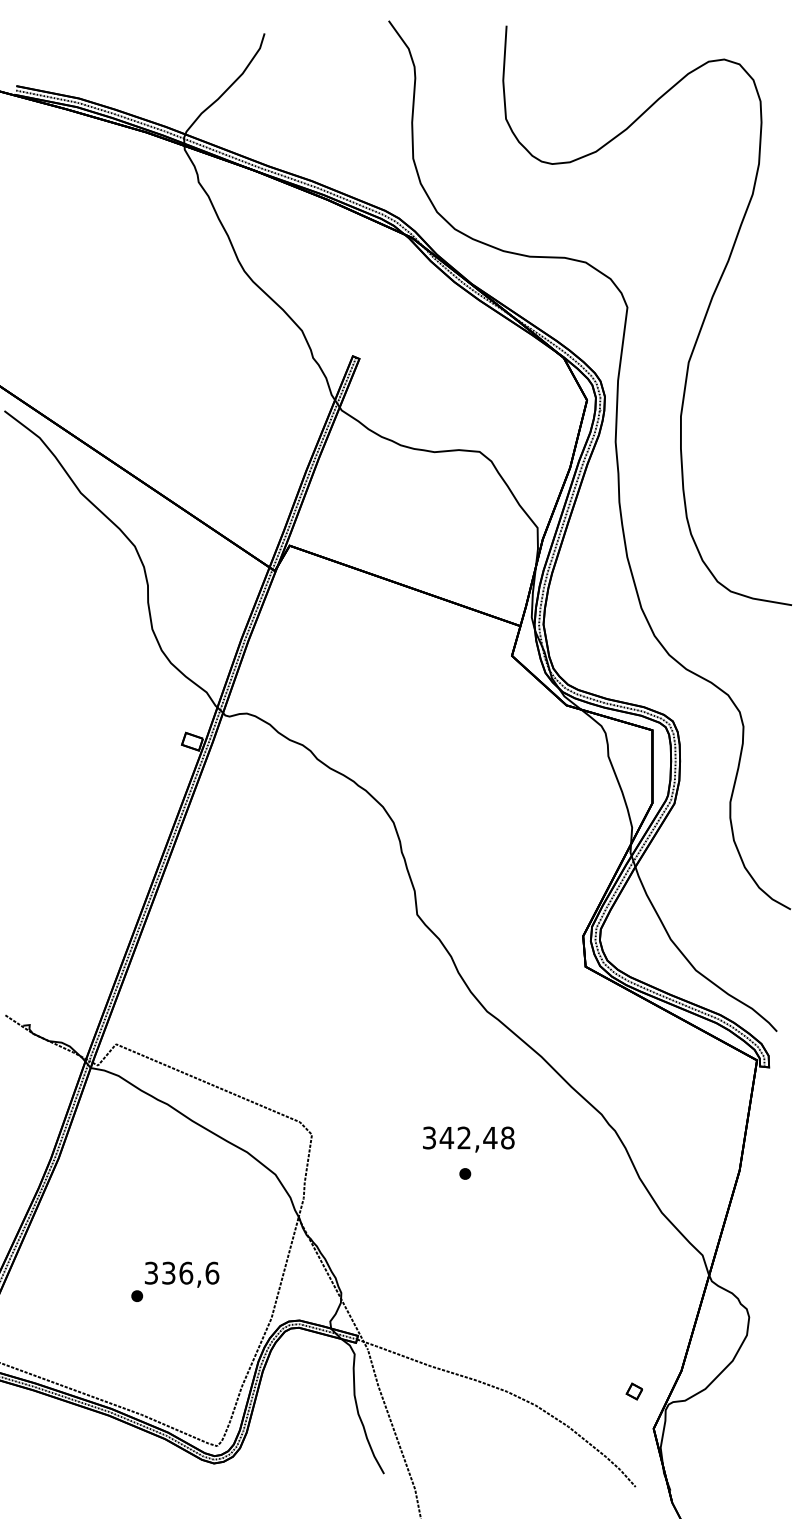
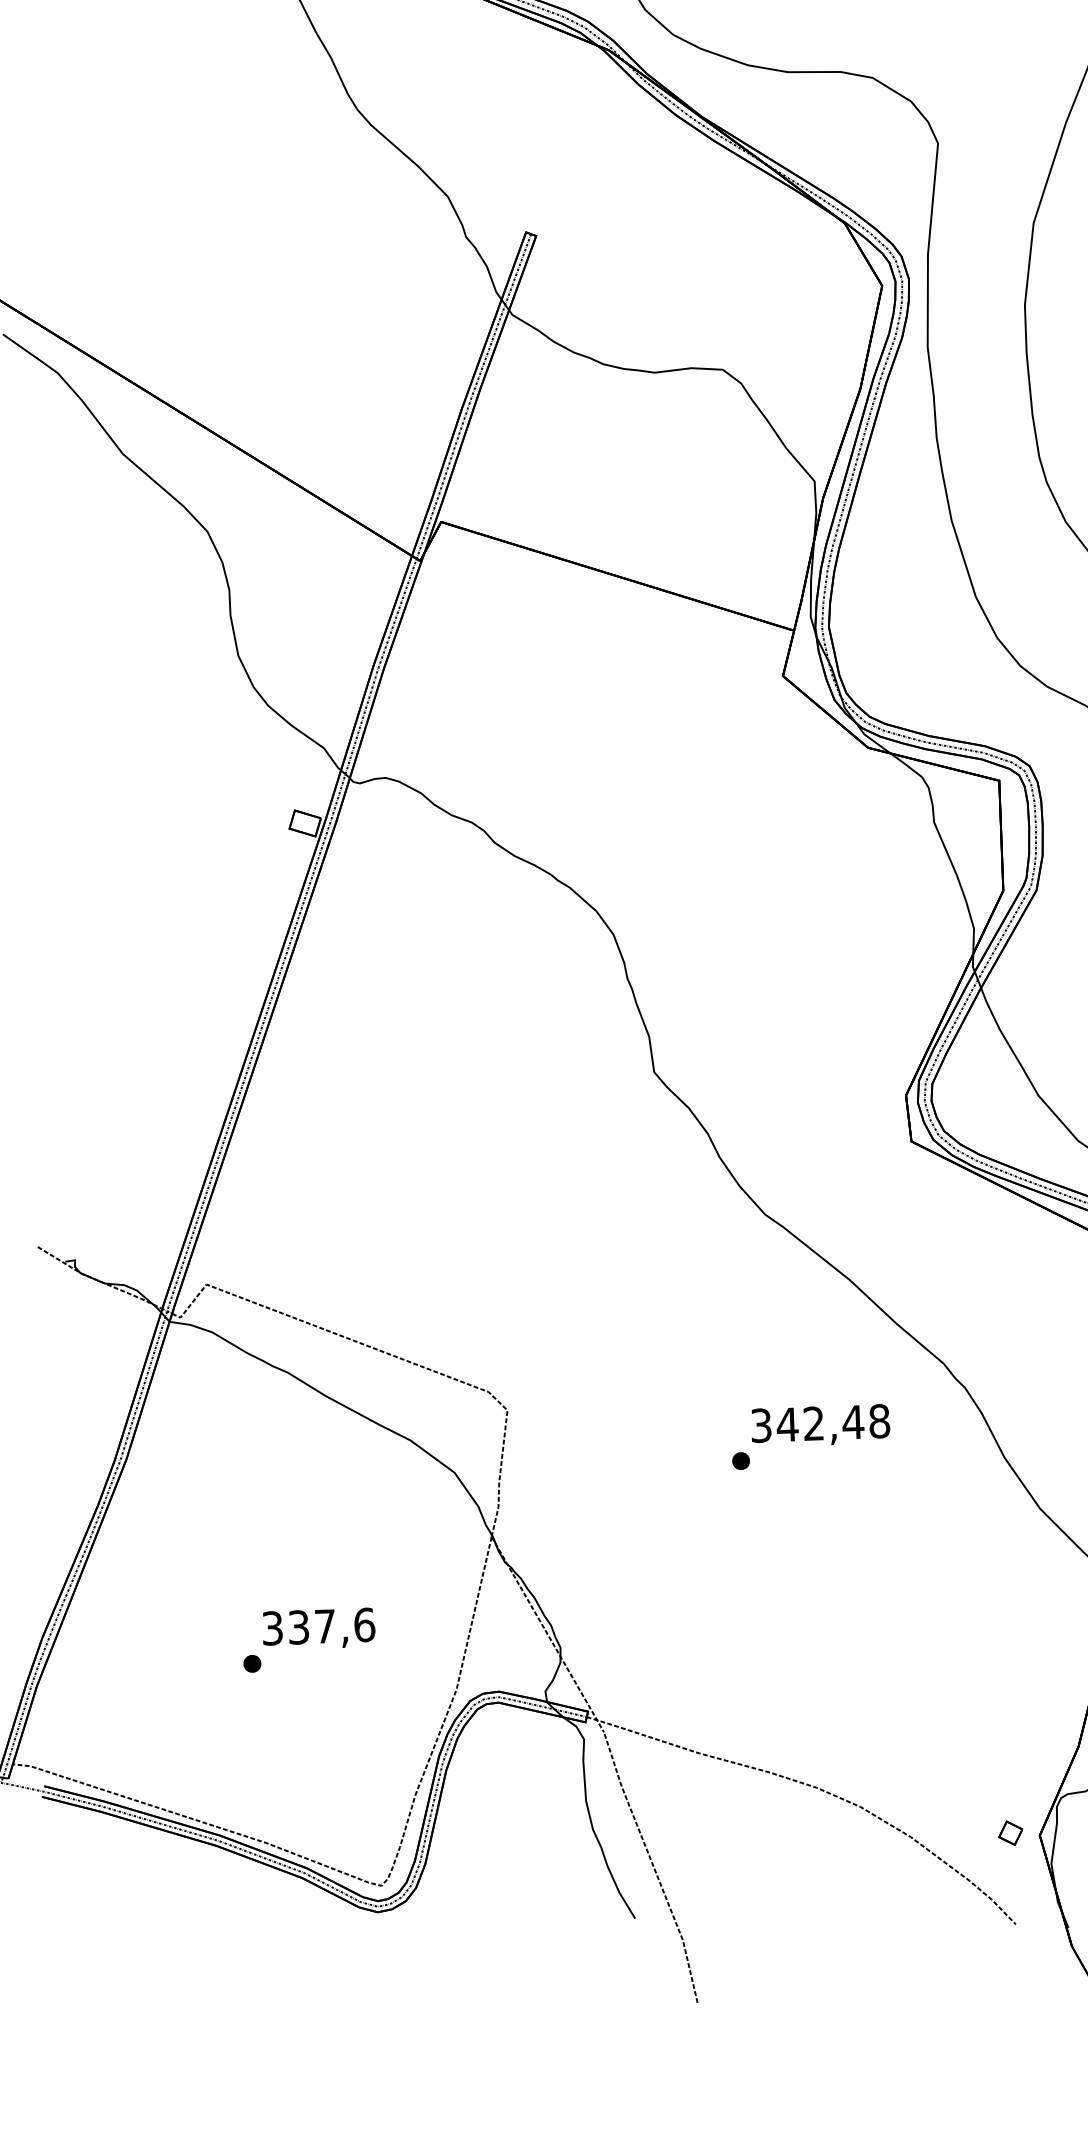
text: (468, 1139) -> (820, 1425), moved
text: (186, 1272) -> (325, 1625), 336,6 -> 337,6
part: (634, 1391) -> (1010, 1833), moved

